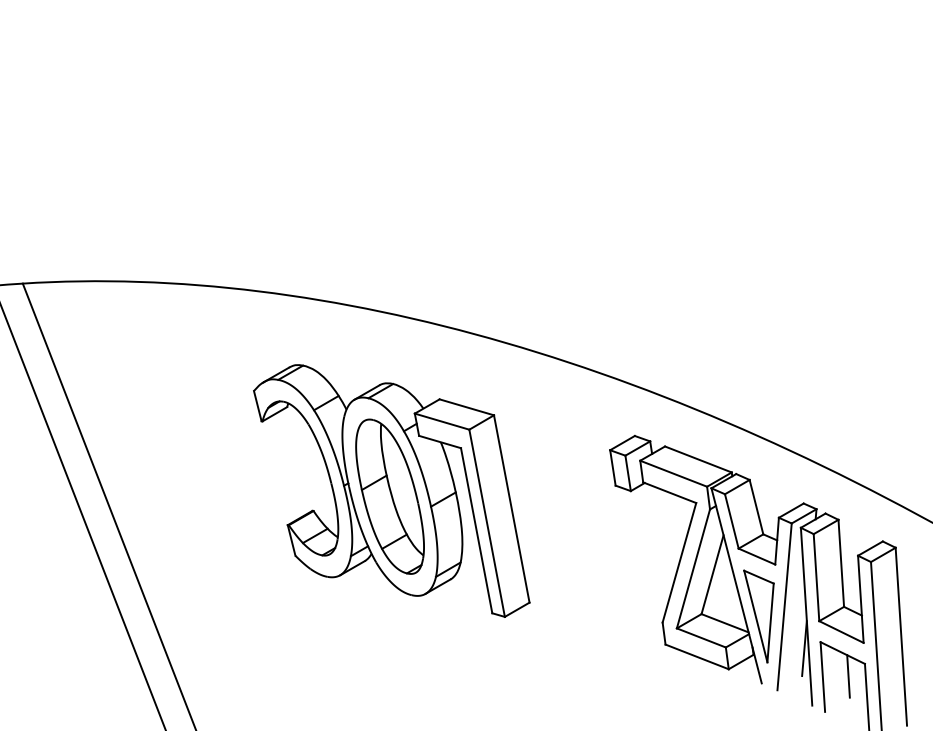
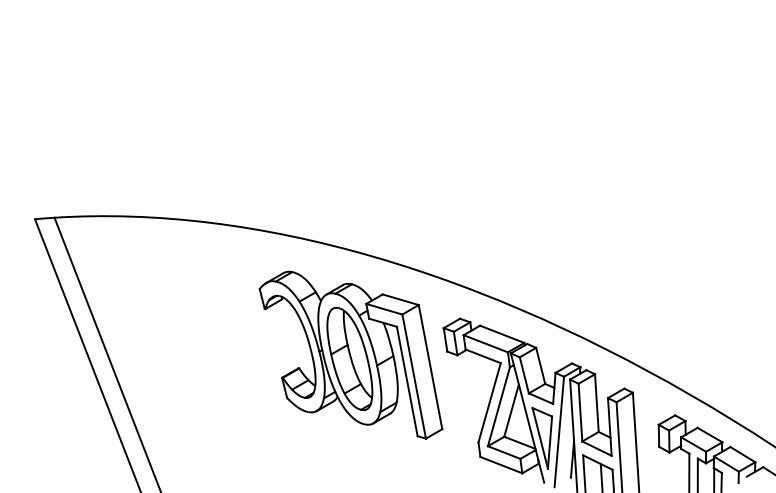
part: (390, 489) -> (350, 354), moved

